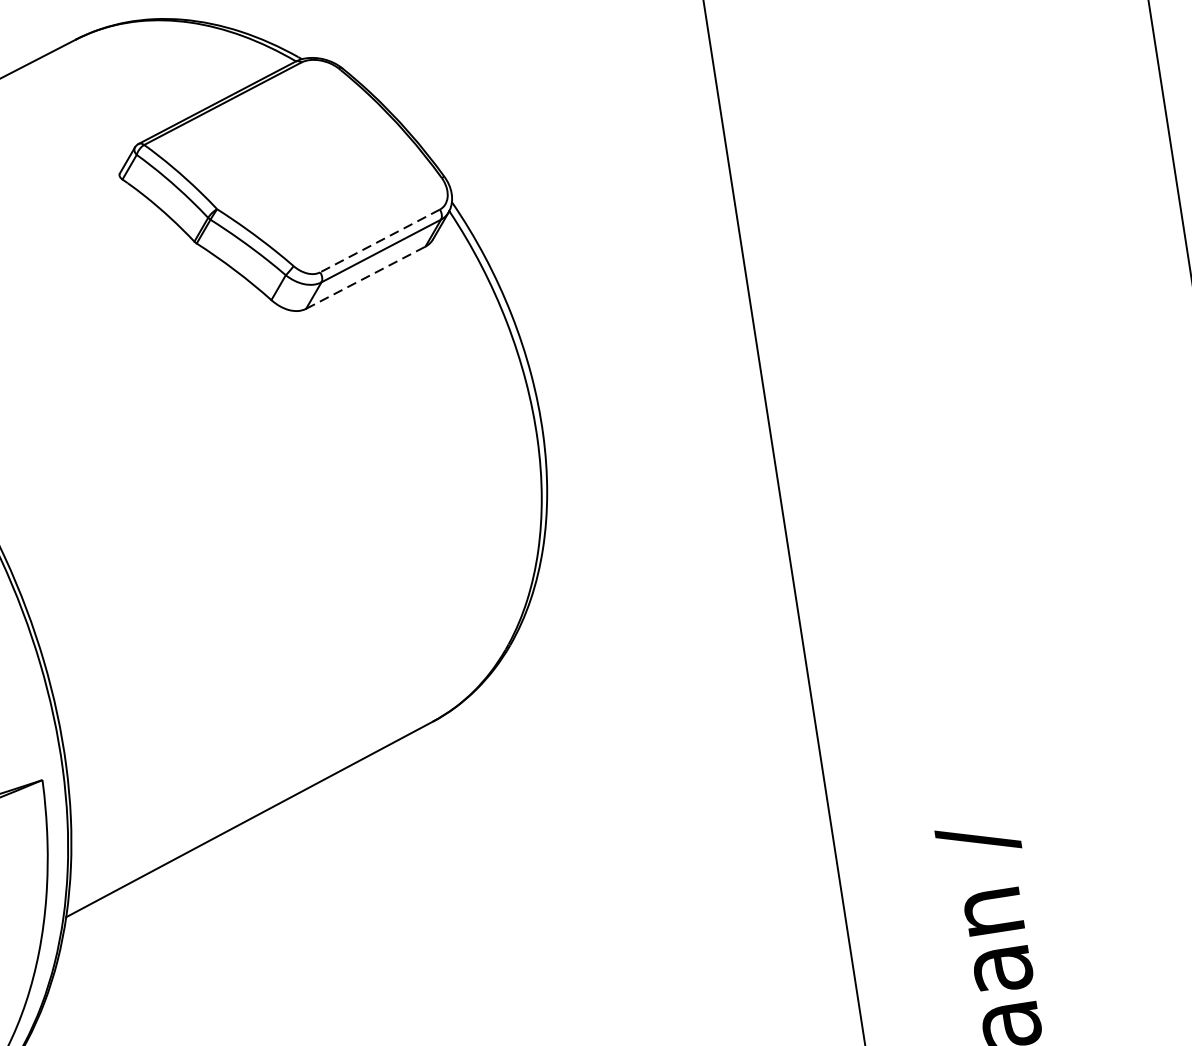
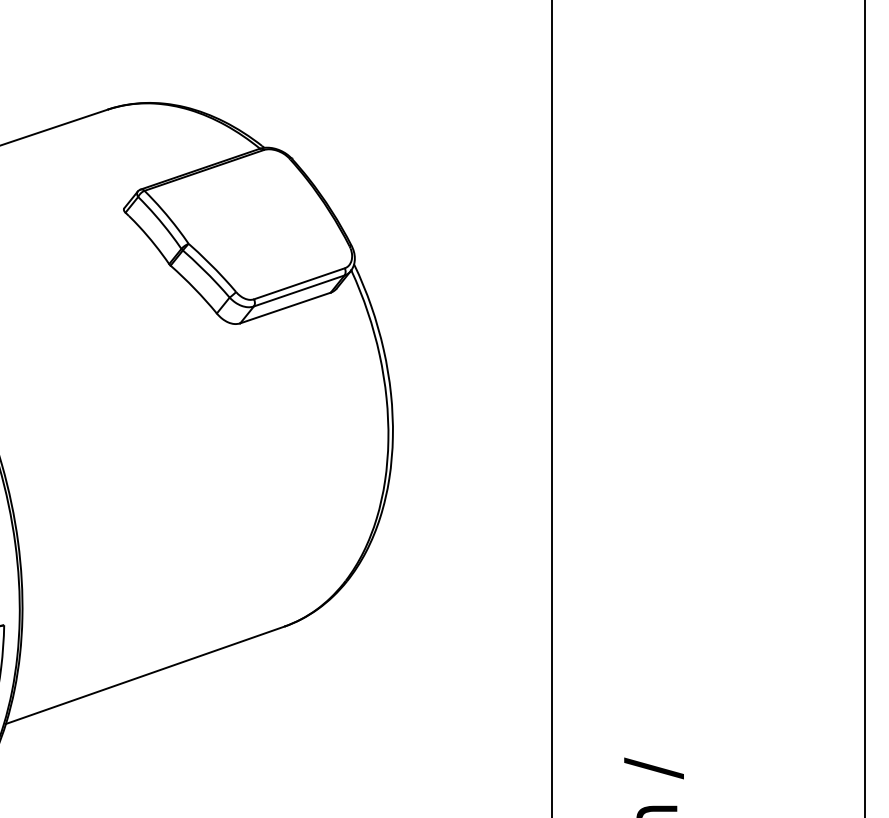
line: (380, 240) -> (299, 283), dashed -> solid
line: (365, 278) -> (285, 308), dashed -> solid

